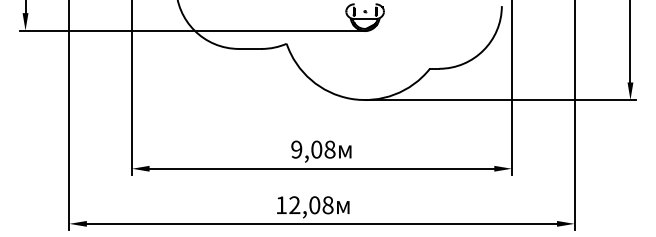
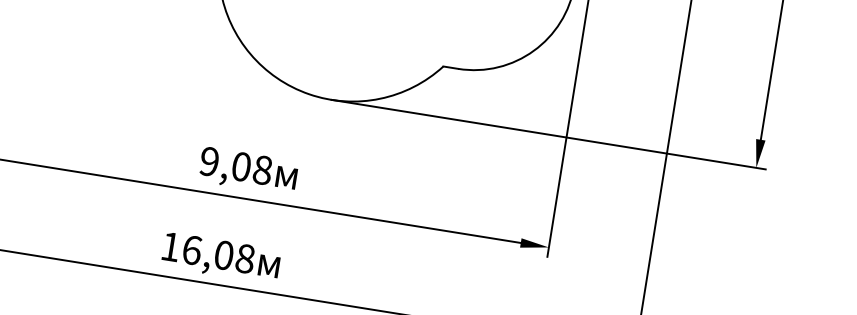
text: (294, 205) -> (191, 250), 12,08 -> 16,08

